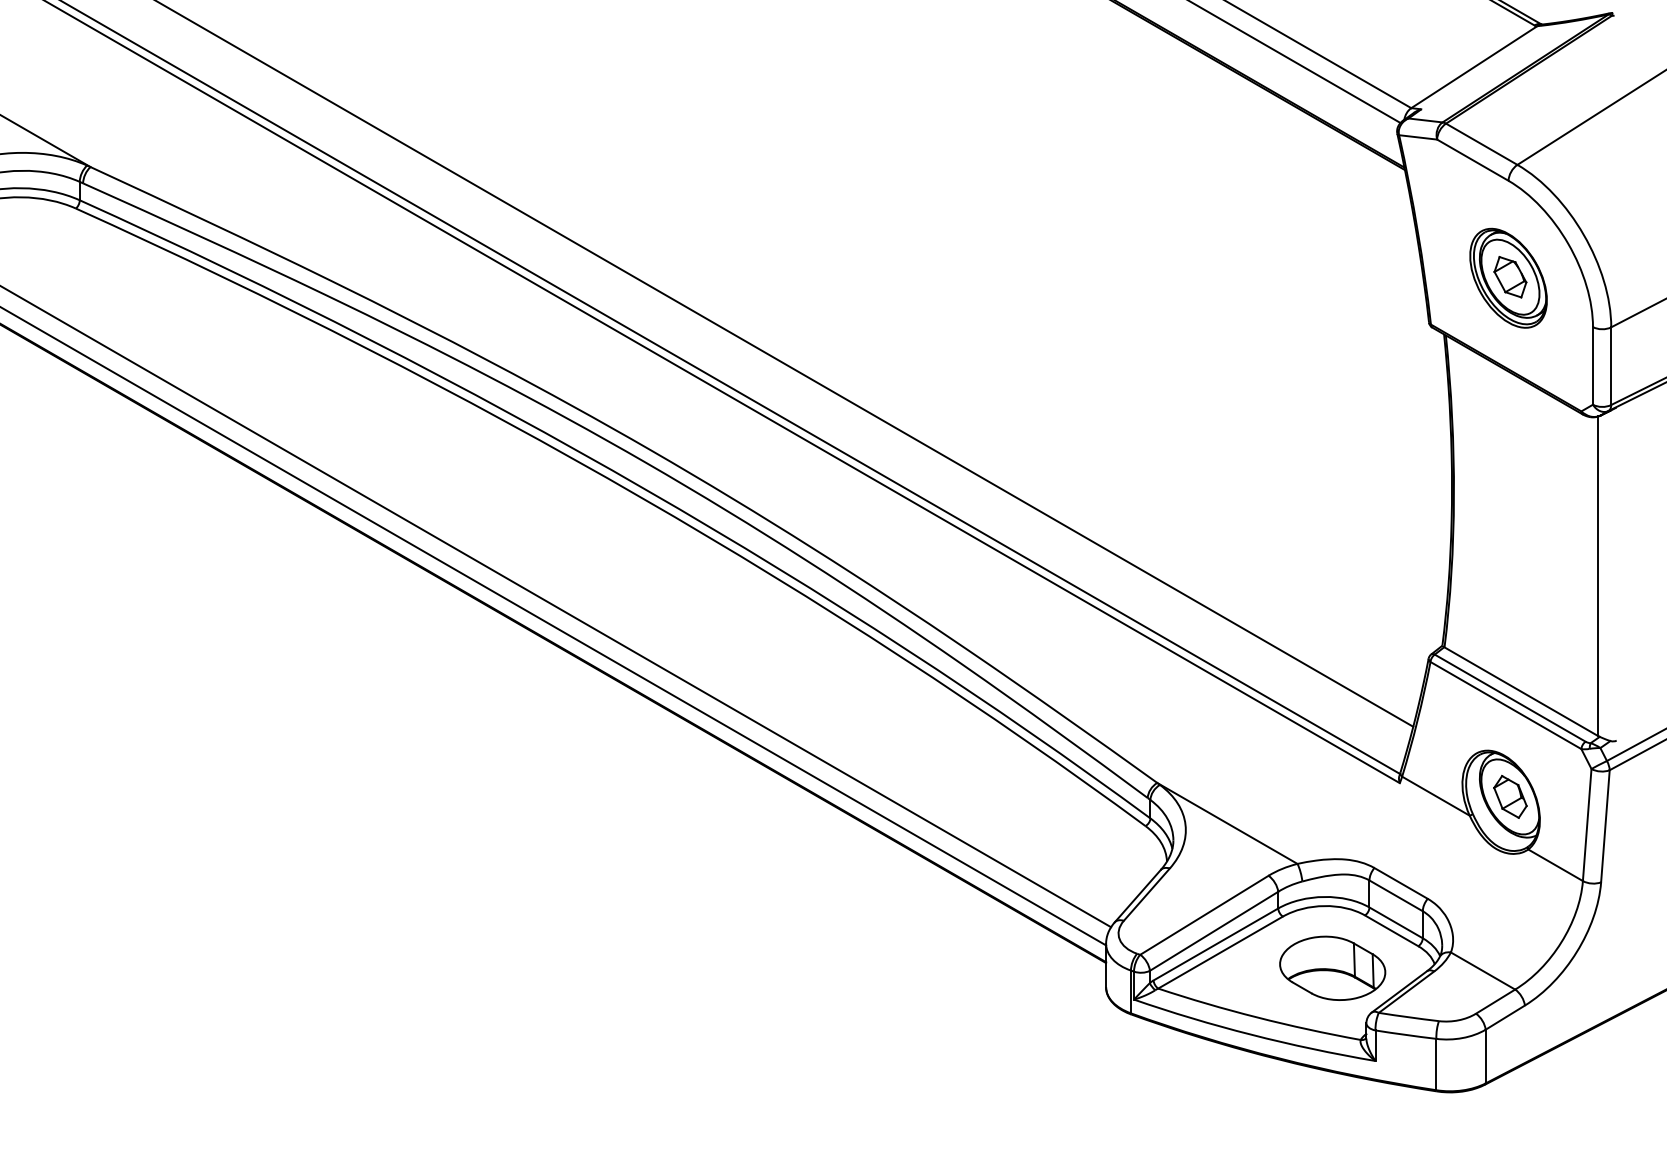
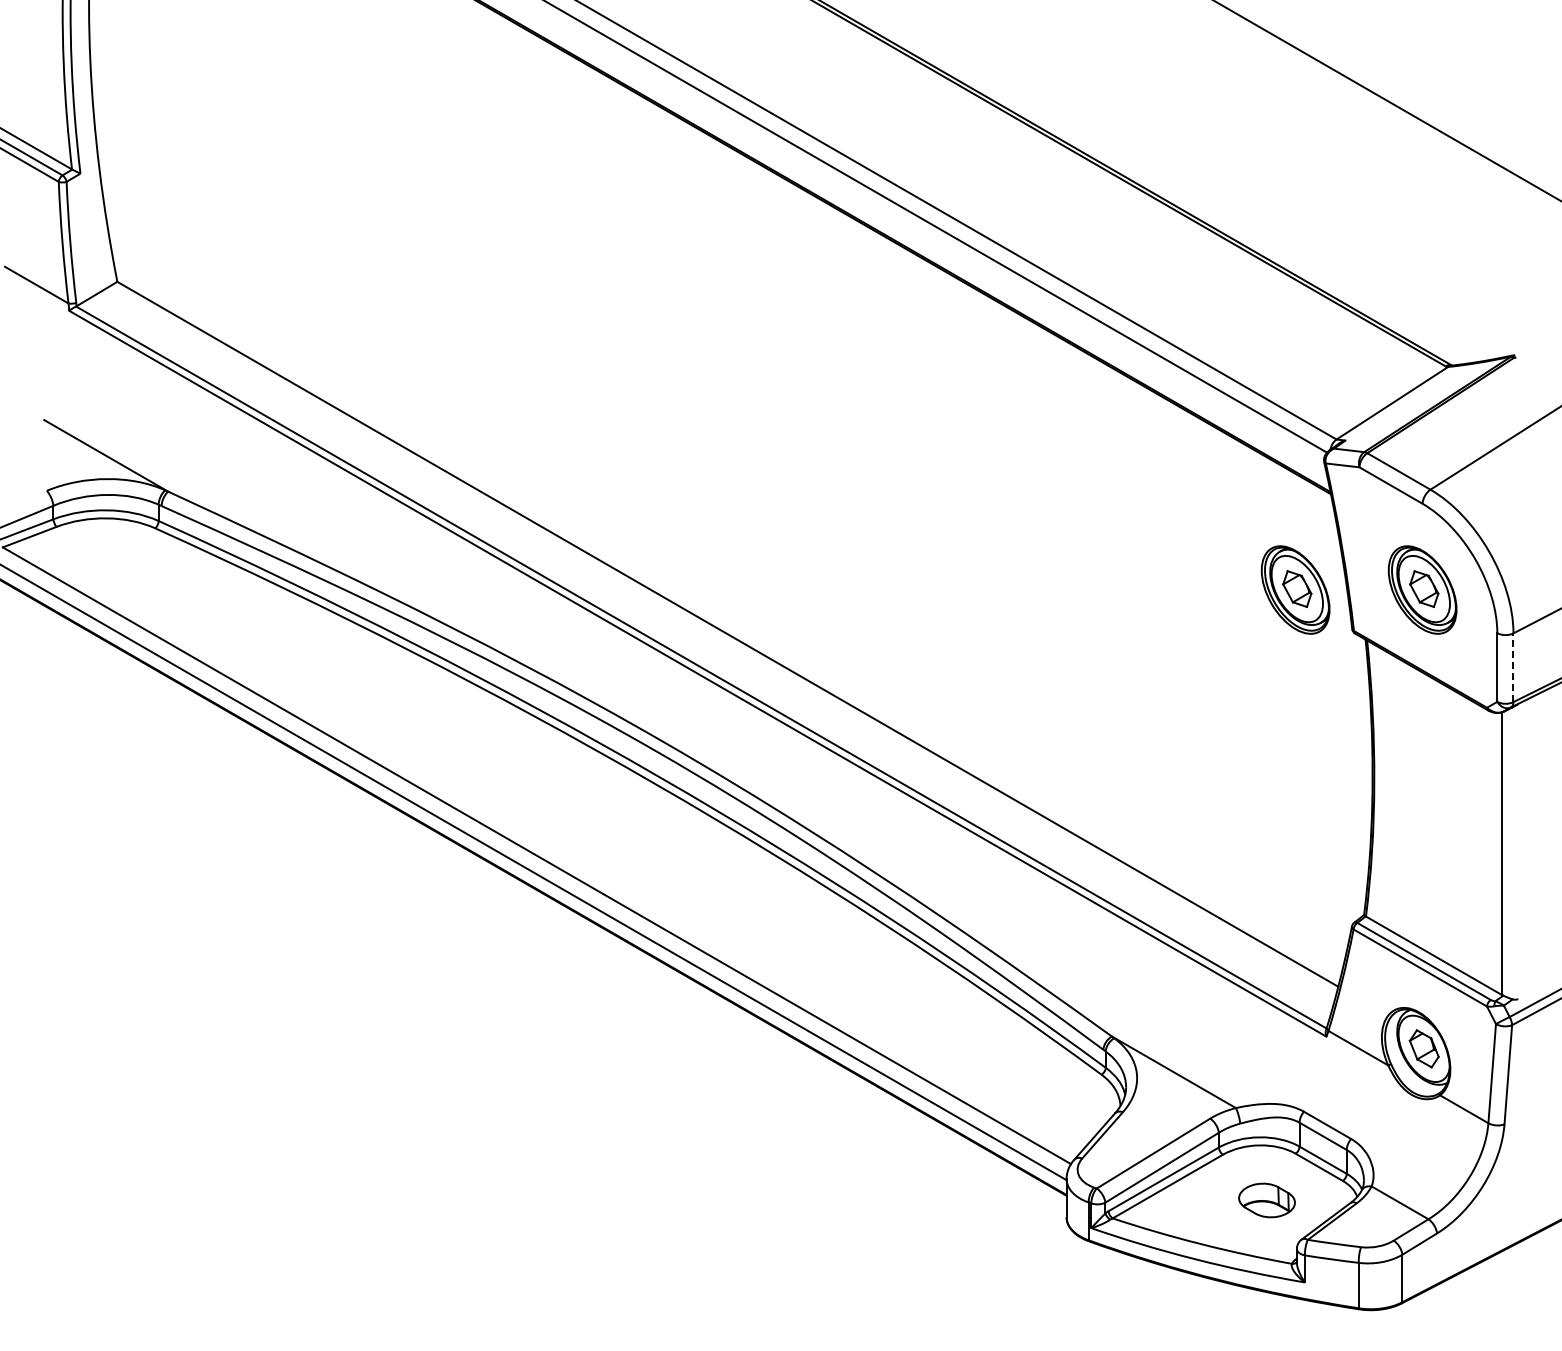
part: (1364, 277) -> (1295, 589), added
line: (1611, 365) -> (1513, 667), solid -> dashed
part: (1332, 968) -> (1266, 1200), size x0.6

